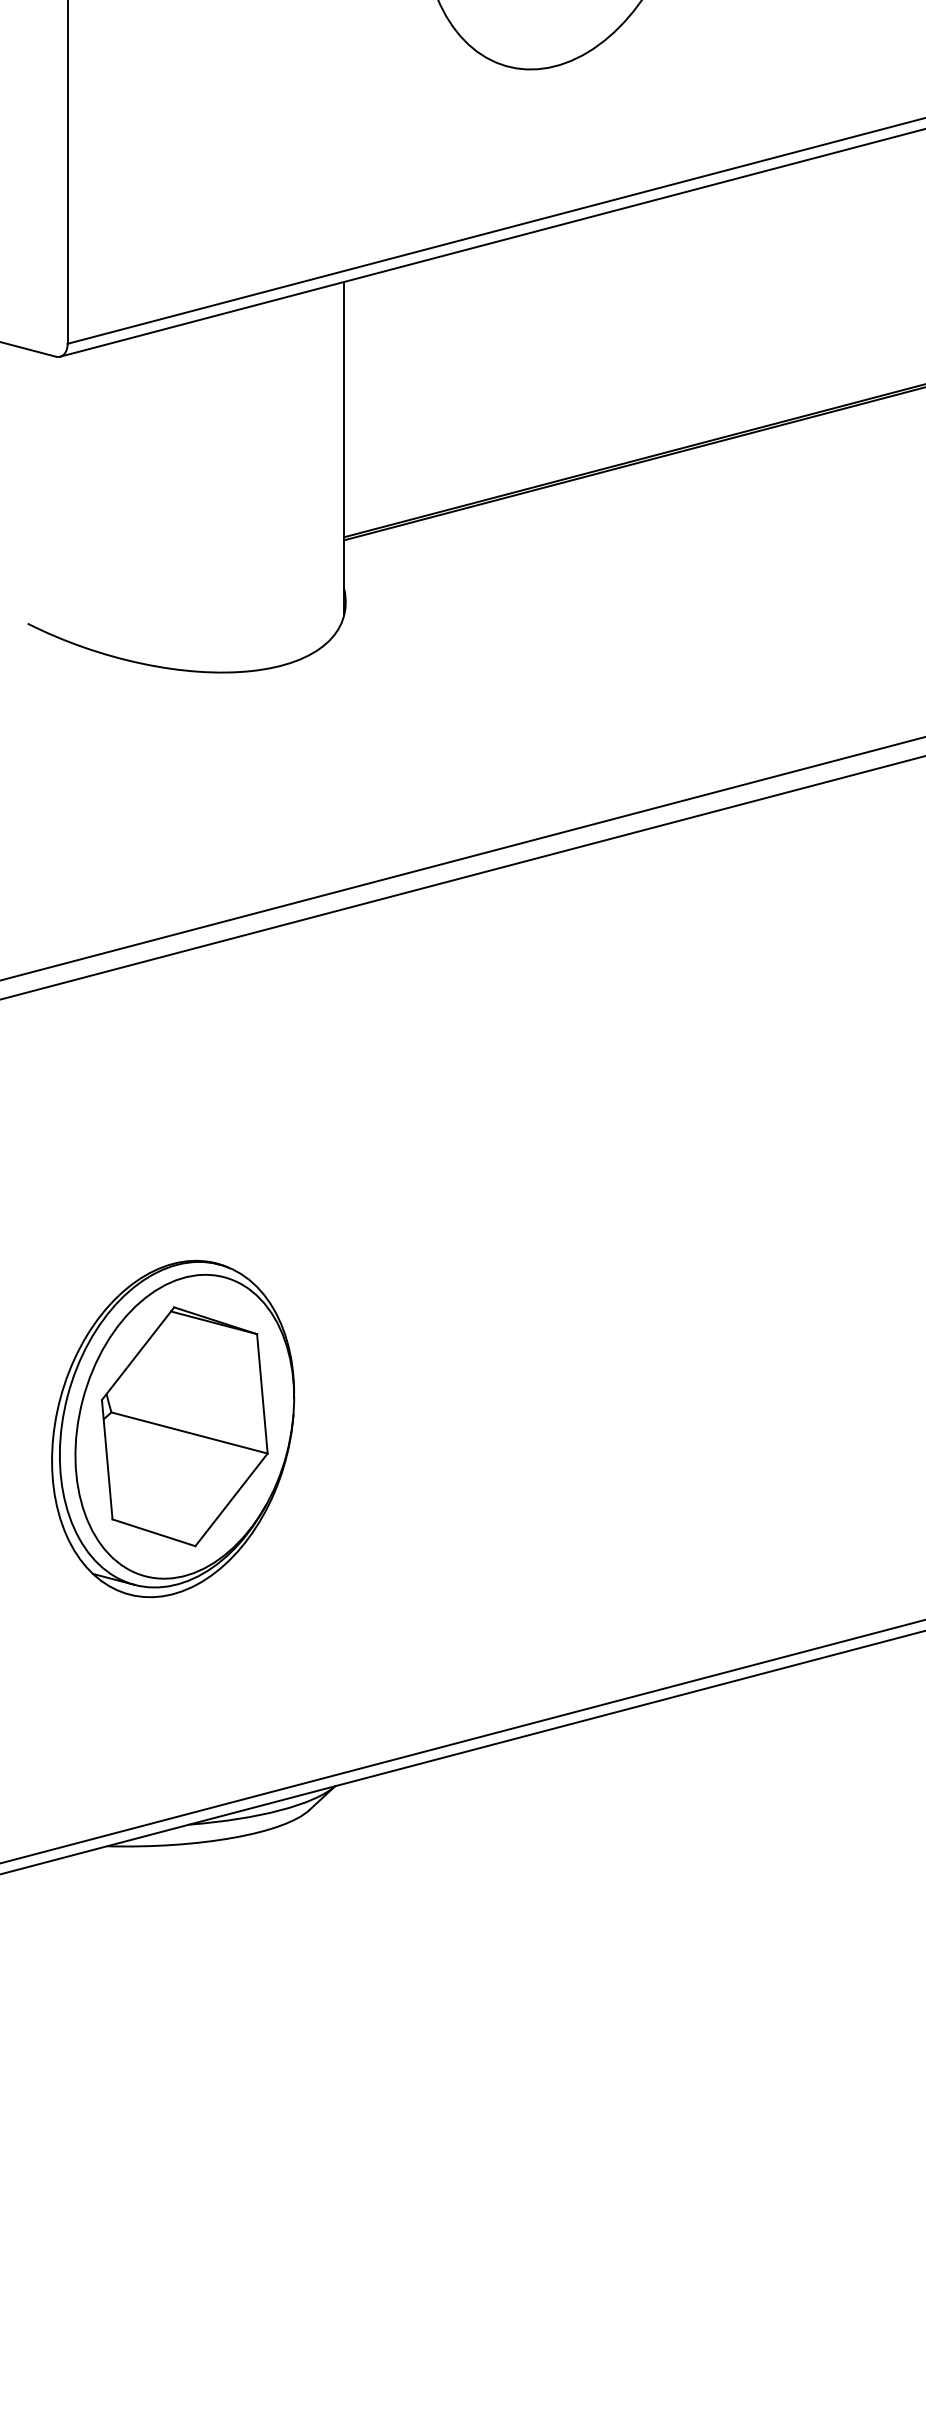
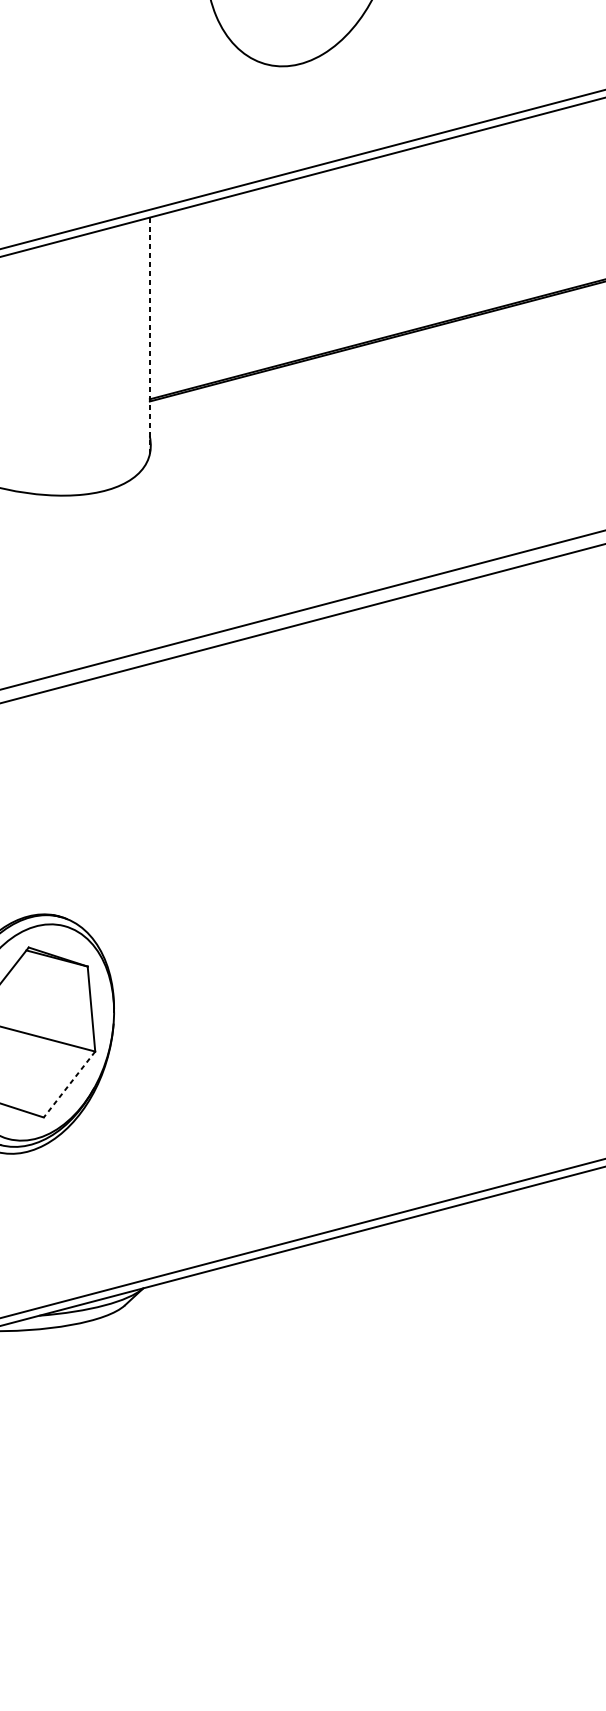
line: (344, 448) -> (149, 336), solid -> dashed
line: (231, 1499) -> (69, 1084), solid -> dashed

